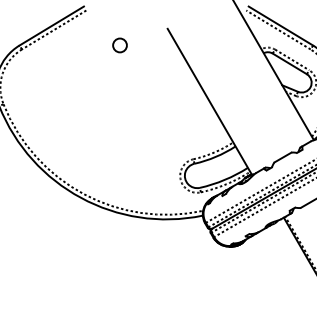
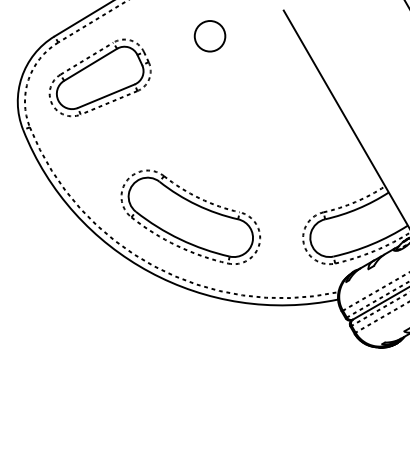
circle: (119, 45) -> (209, 36), size x1.43
part: (48, 71) -> (99, 76), added
part: (107, 162) -> (190, 217), added

